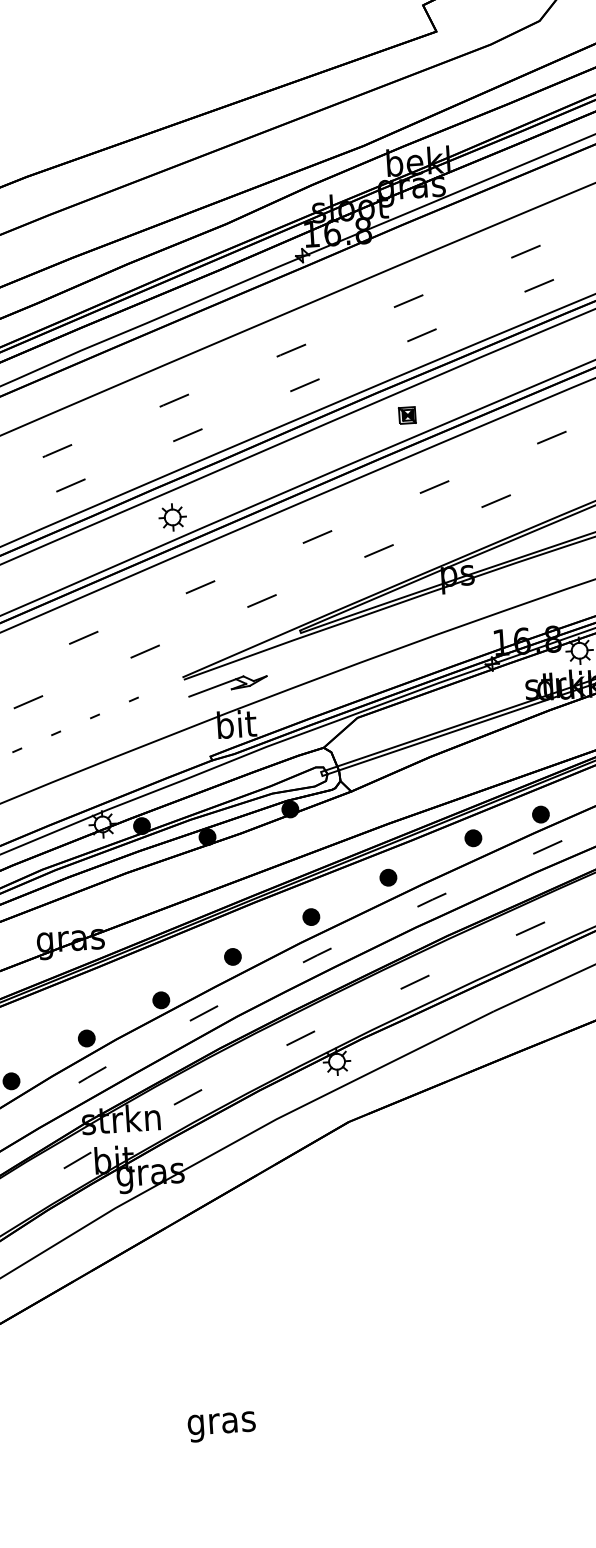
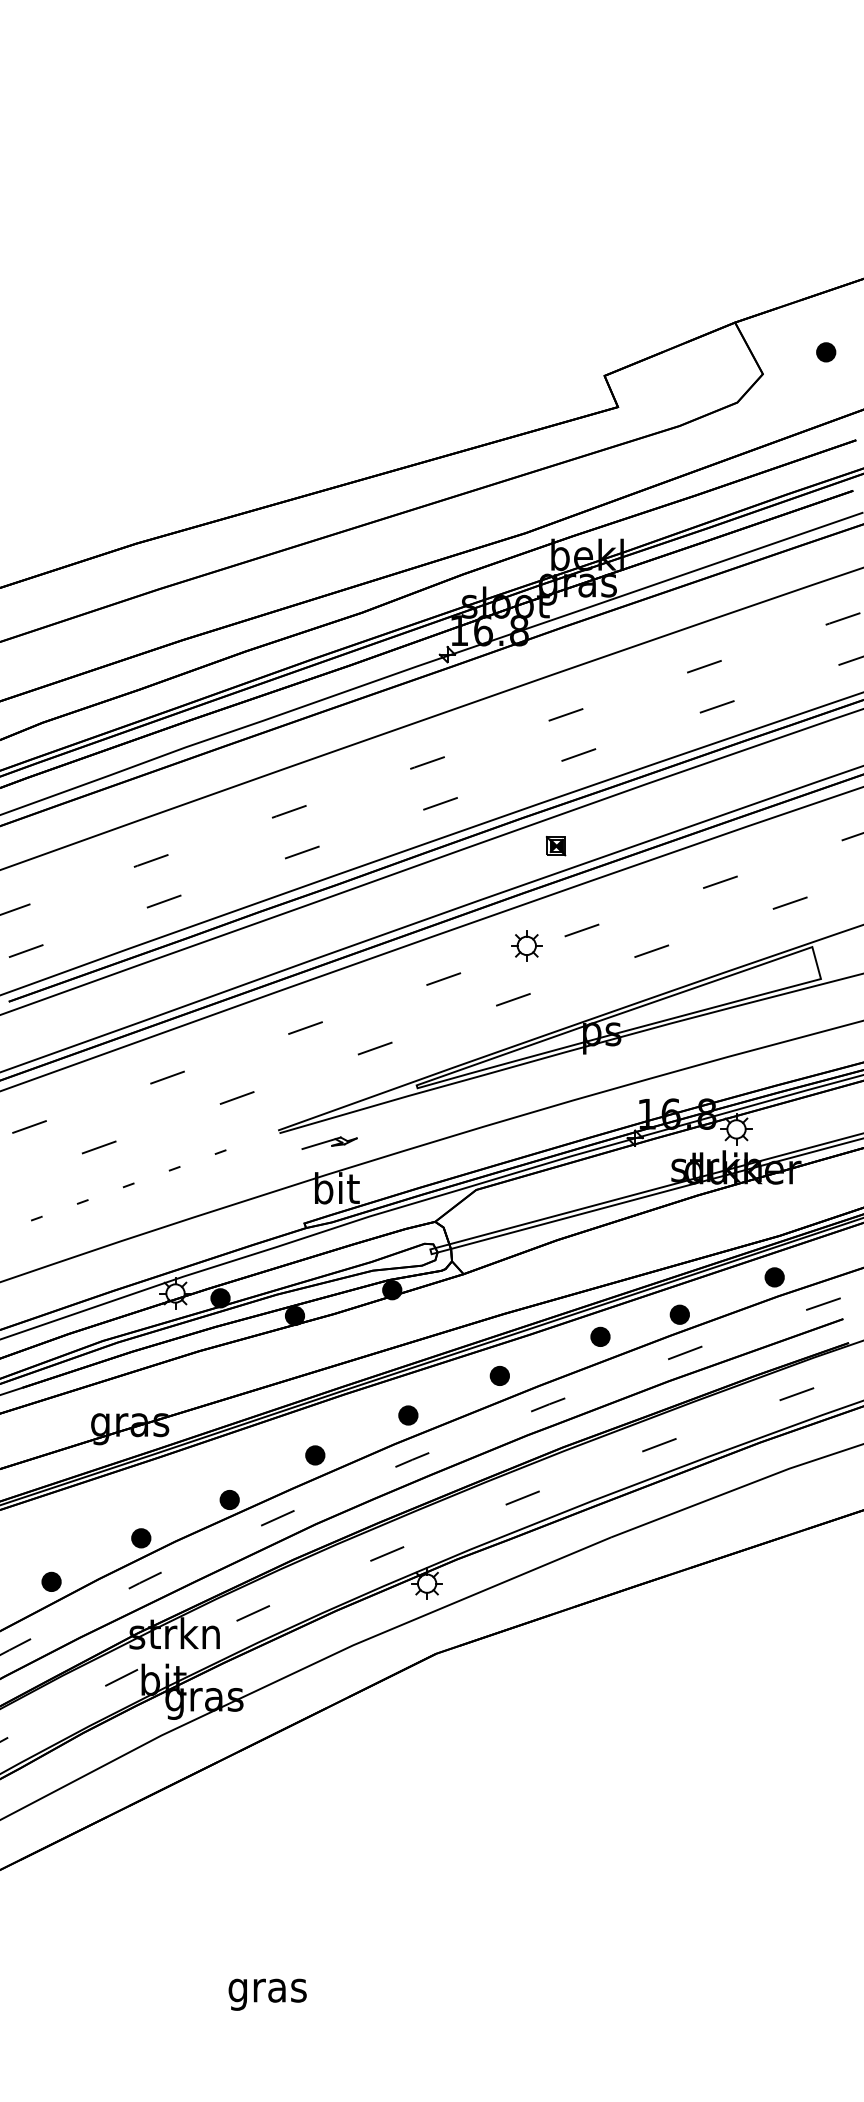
part: (172, 517) -> (526, 945), moved
part: (227, 684) -> (329, 1142), size x0.6

